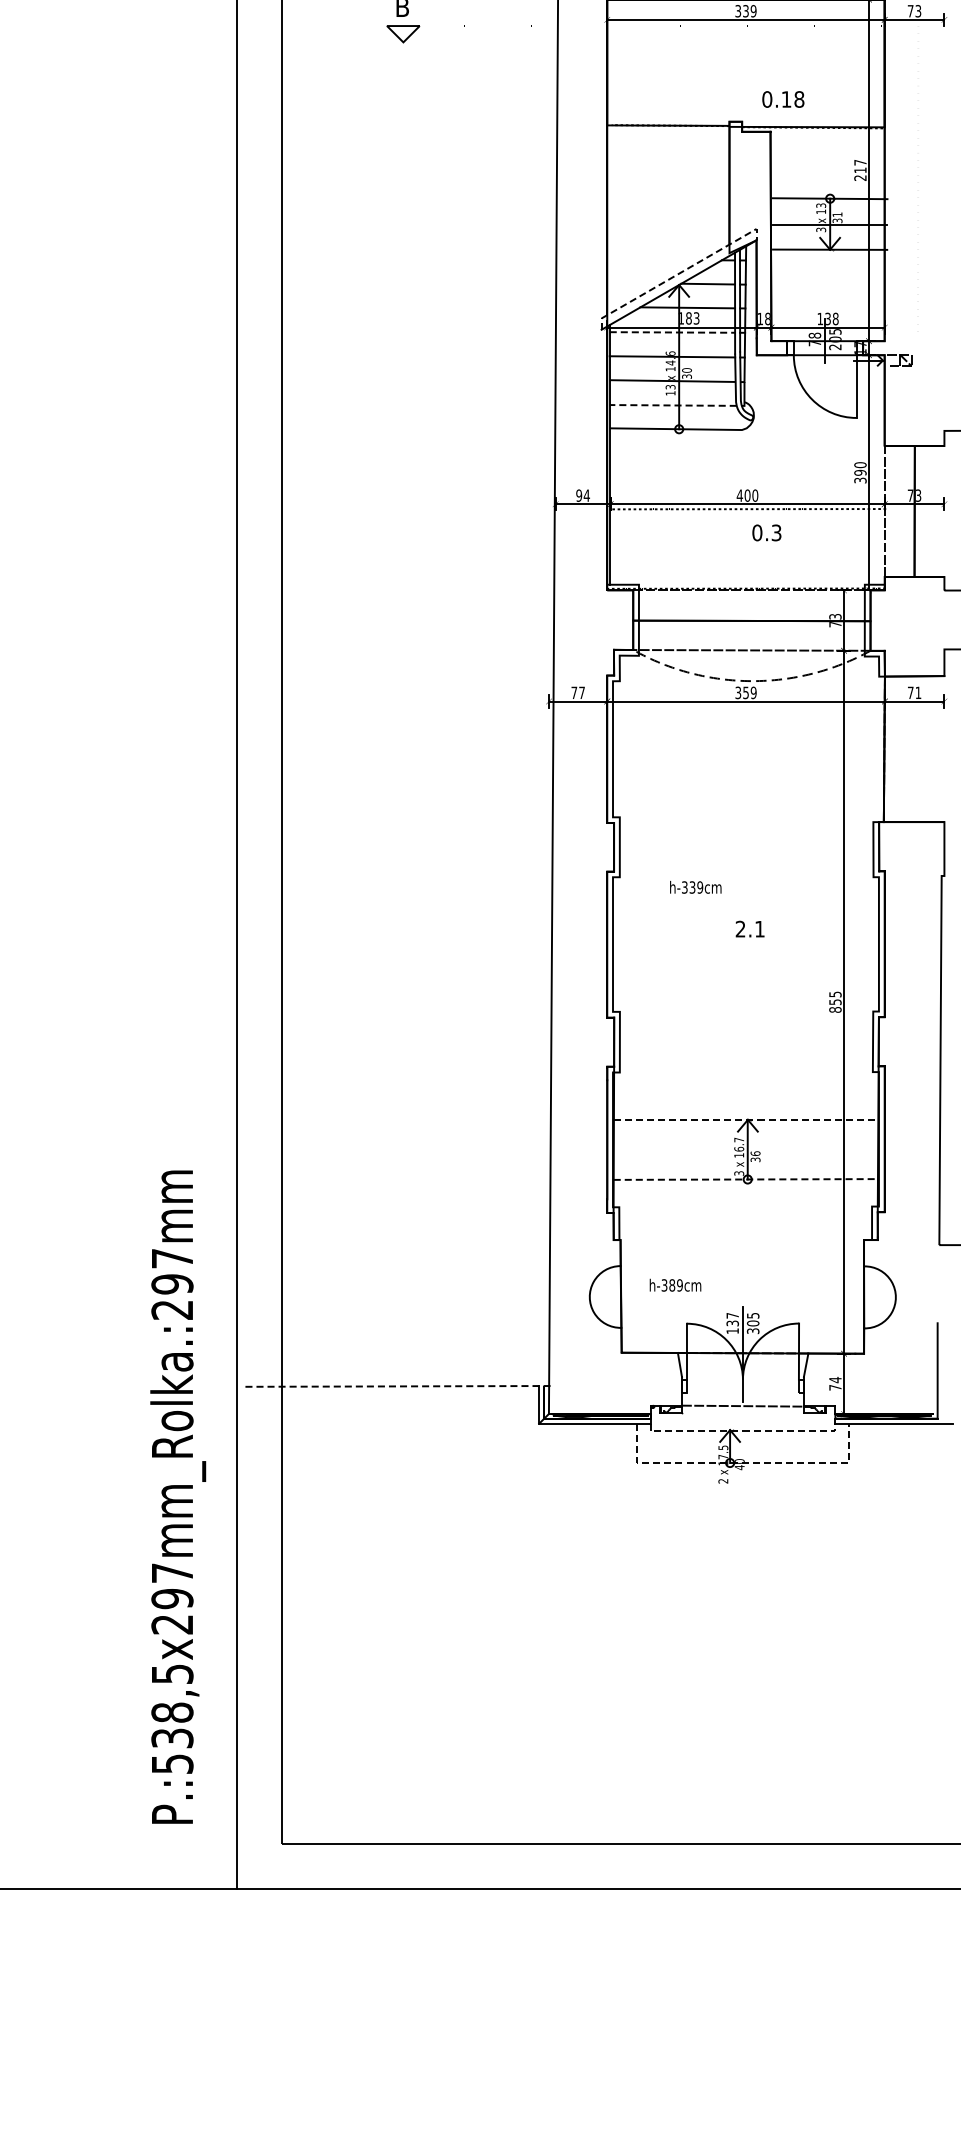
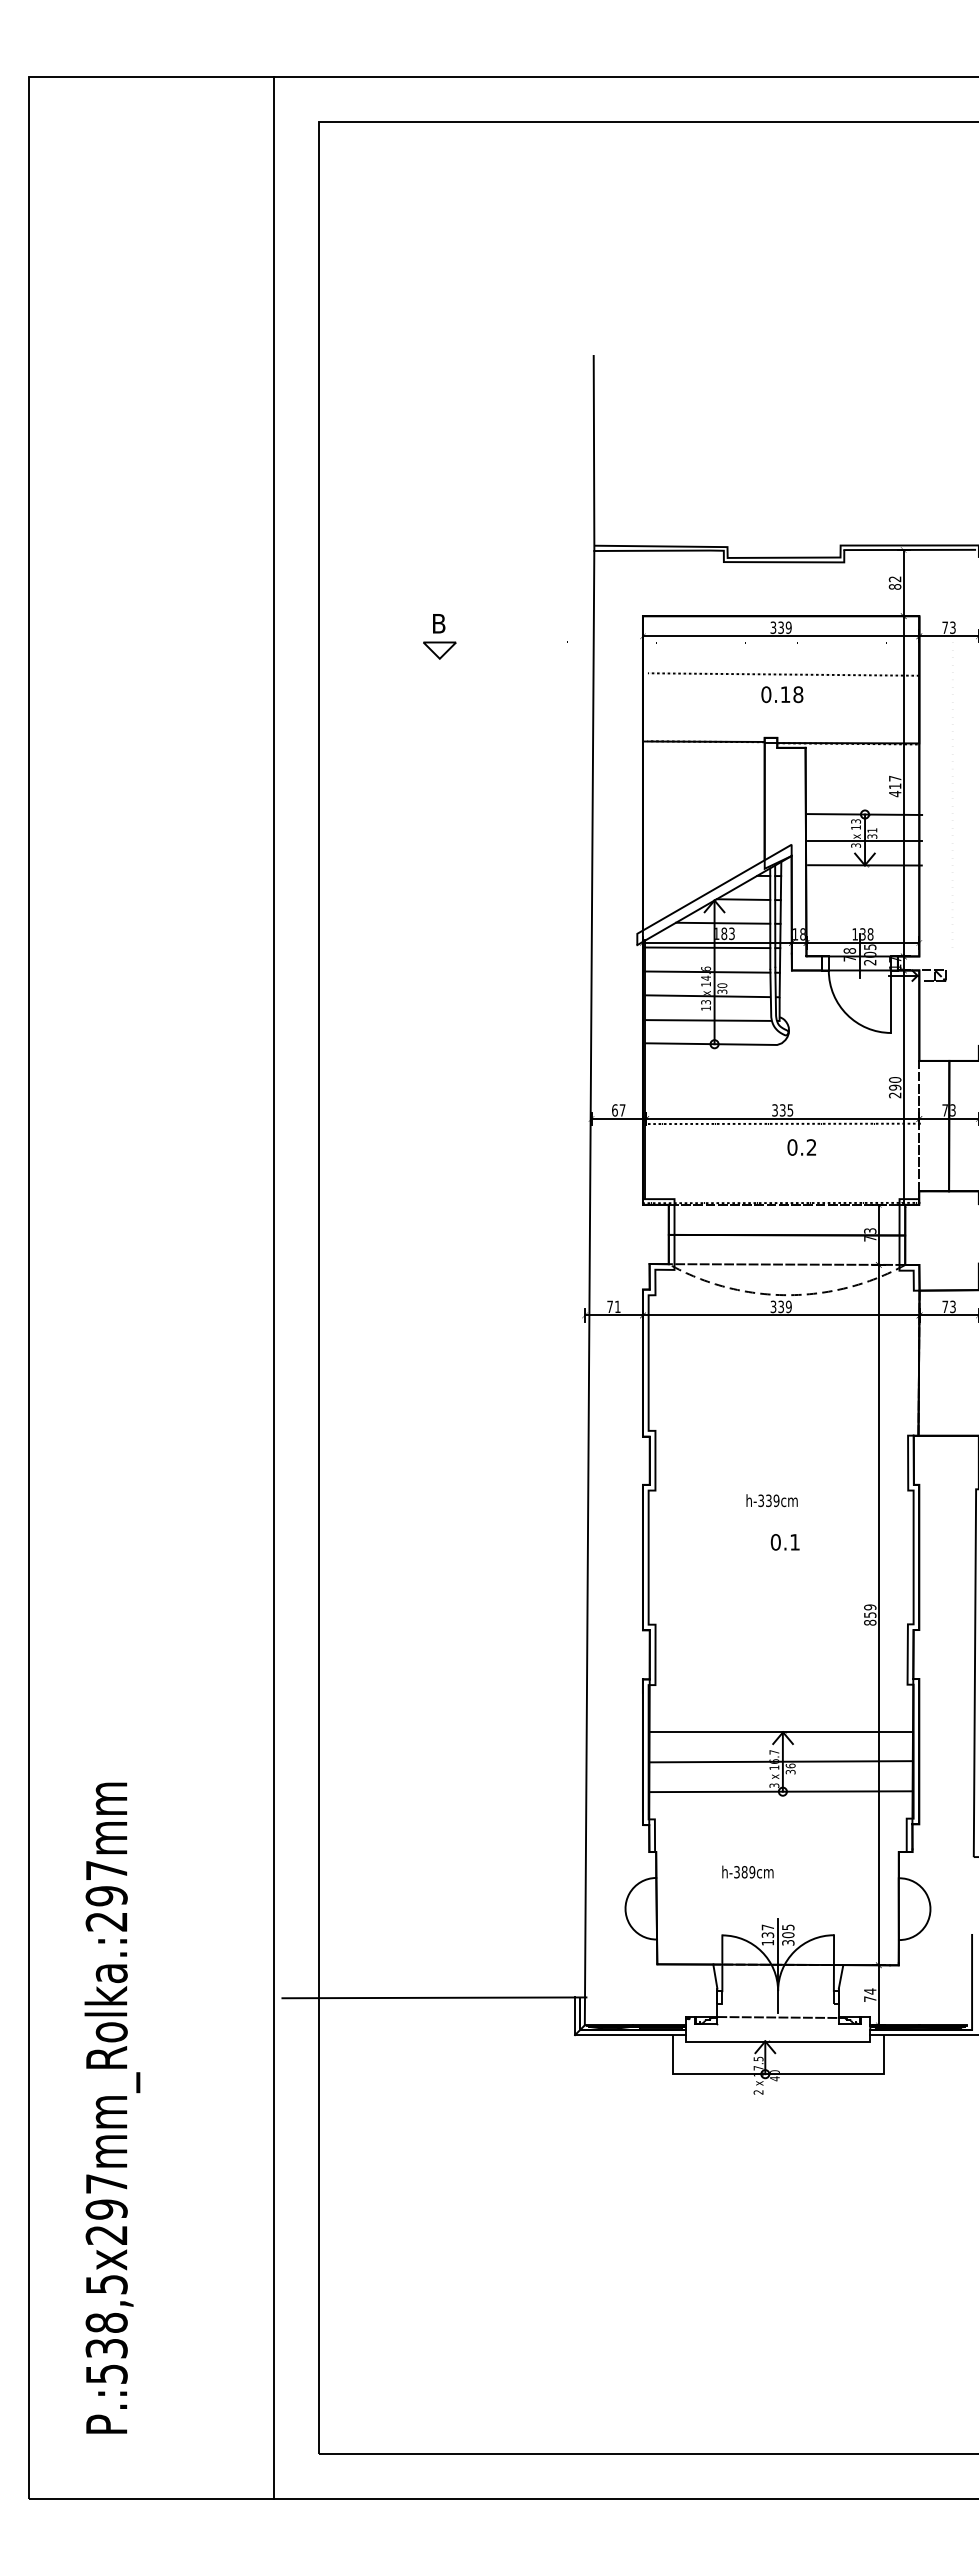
line: (748, 58) -> (783, 674), added
text: (783, 99) -> (782, 694), moved
text: (859, 177) -> (894, 793), 217 -> 417
line: (679, 273) -> (714, 889), dashed -> solid
line: (673, 332) -> (708, 947), dashed -> solid
line: (673, 405) -> (708, 1020), dashed -> solid
text: (860, 480) -> (895, 1095), 390 -> 290
text: (582, 495) -> (618, 1110), 94 -> 67
text: (747, 495) -> (782, 1110), 400 -> 335
text: (776, 532) -> (811, 1147), 0.3 -> 0.2
text: (745, 691) -> (780, 1305), 359 -> 339
text: (581, 692) -> (617, 1306), 77 -> 71
text: (917, 692) -> (952, 1306), 71 -> 73
text: (695, 887) -> (771, 1500), moved
text: (740, 929) -> (775, 1542), 2.1 -> 0.1
text: (835, 994) -> (870, 1607), 855 -> 859
line: (746, 1120) -> (781, 1732), dashed -> solid
line: (745, 1149) -> (780, 1761), added
line: (745, 1179) -> (780, 1791), dashed -> solid
text: (675, 1284) -> (747, 1871), moved
line: (398, 1386) -> (434, 1997), dashed -> solid
line: (745, 1431) -> (780, 2042), dashed -> solid
line: (743, 1463) -> (778, 2074), dashed -> solid
text: (178, 1496) -> (112, 2107), moved

